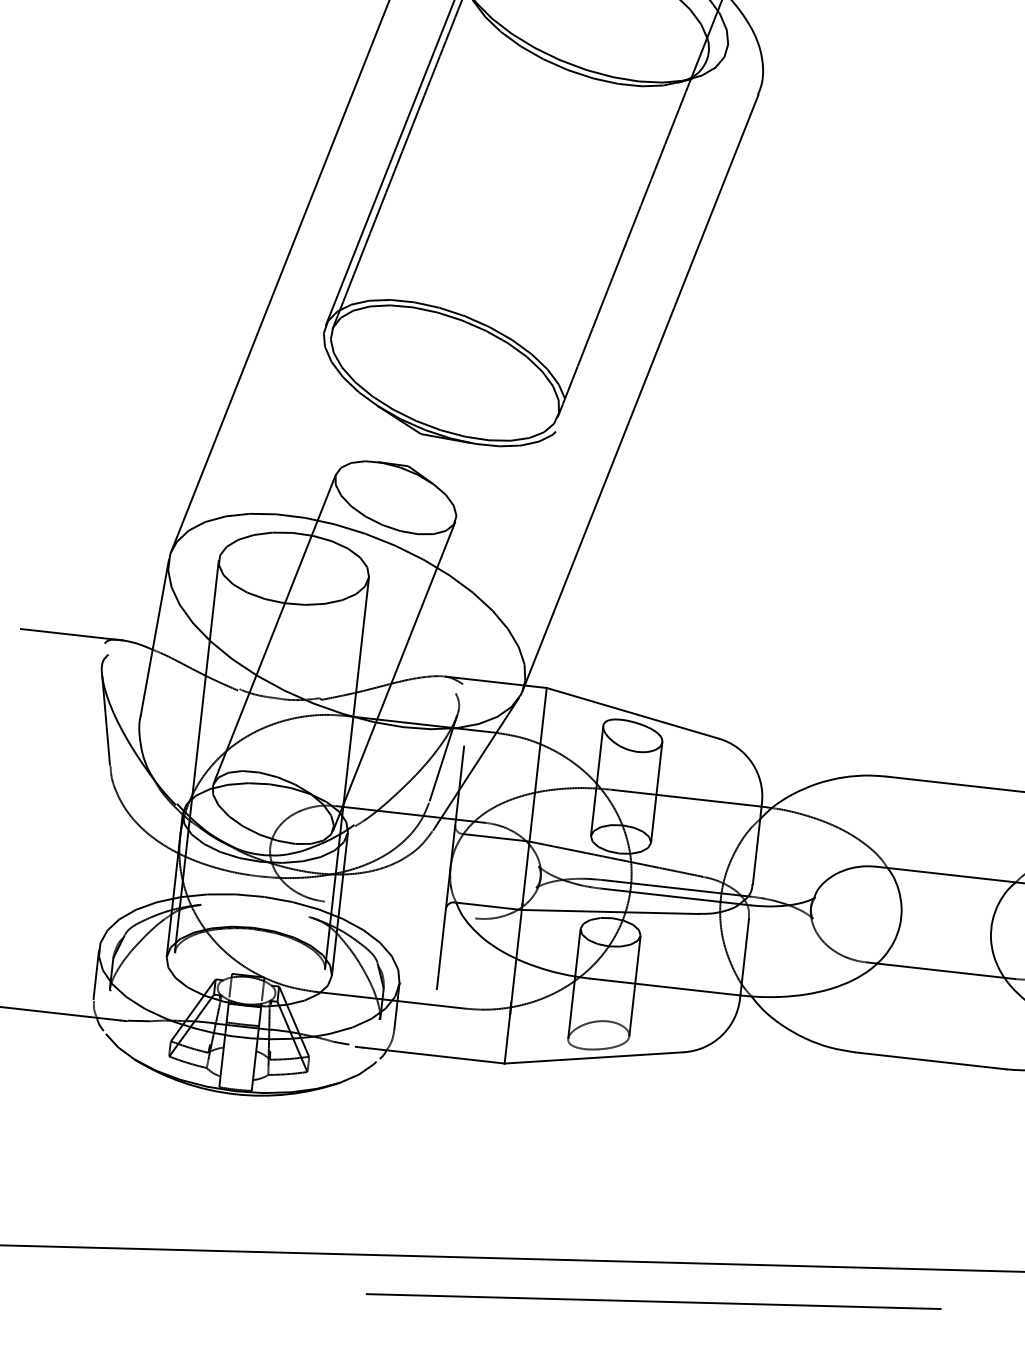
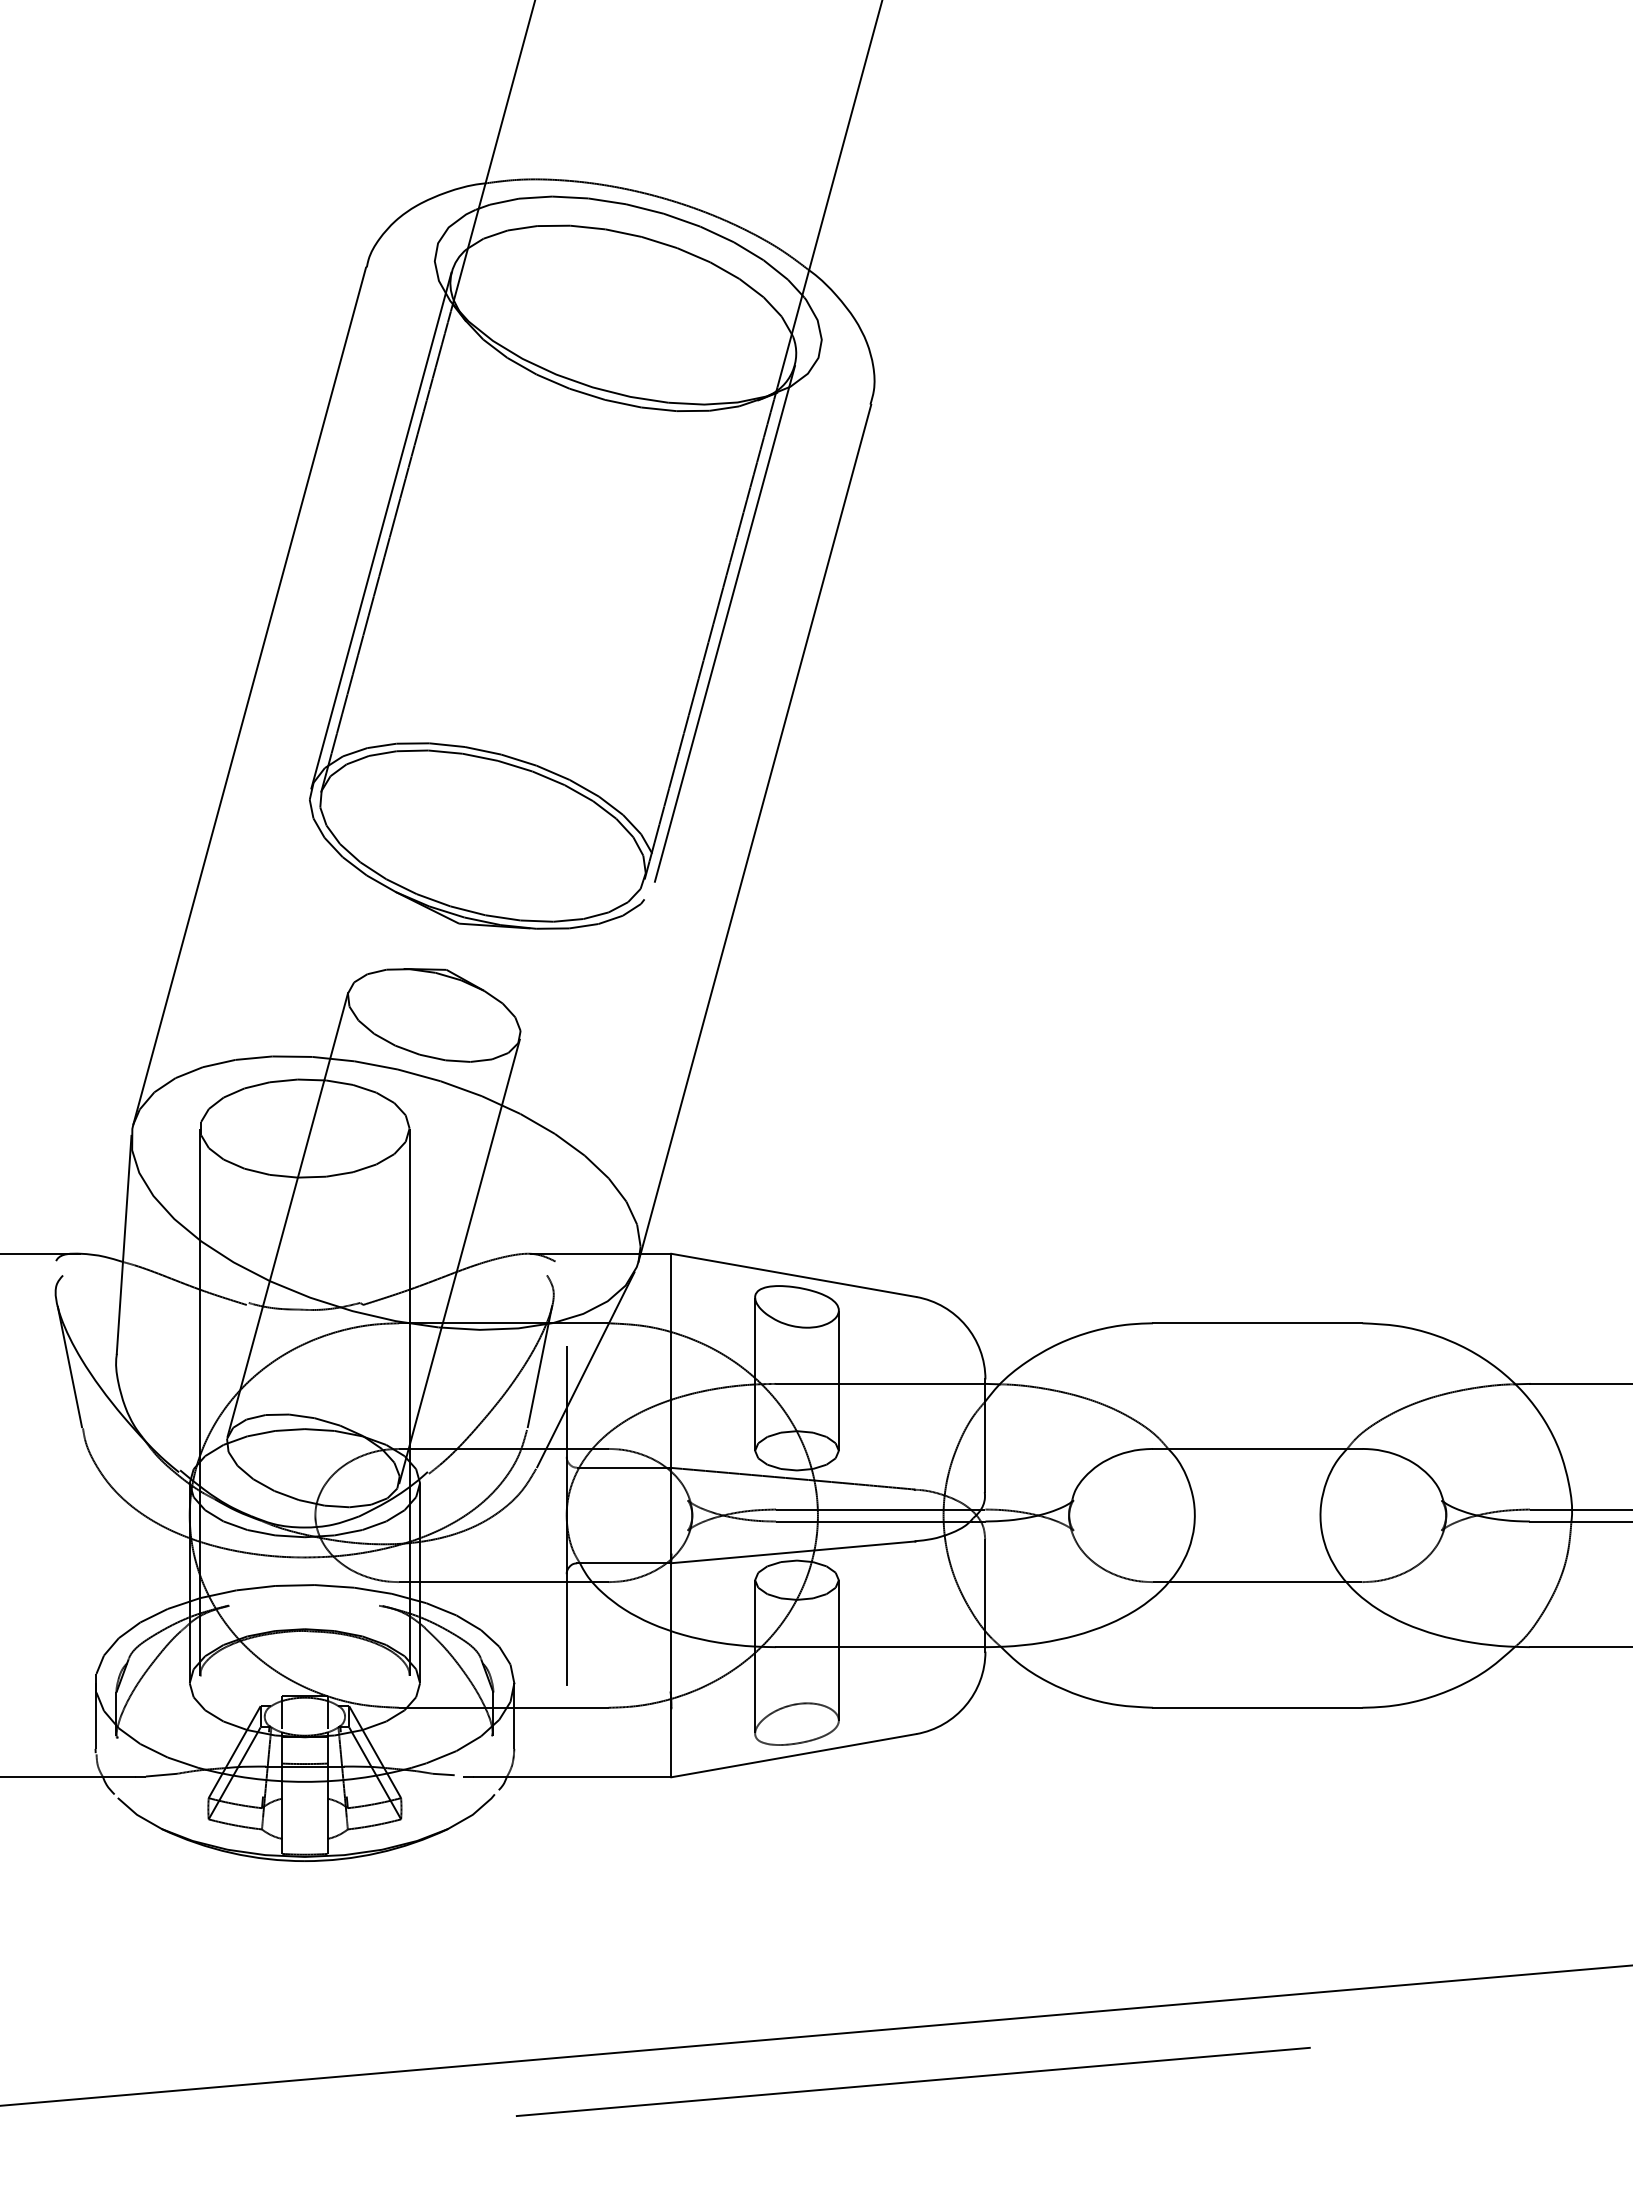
line: (635, 240) -> (724, 623), added
line: (399, 910) -> (503, 1582), added

